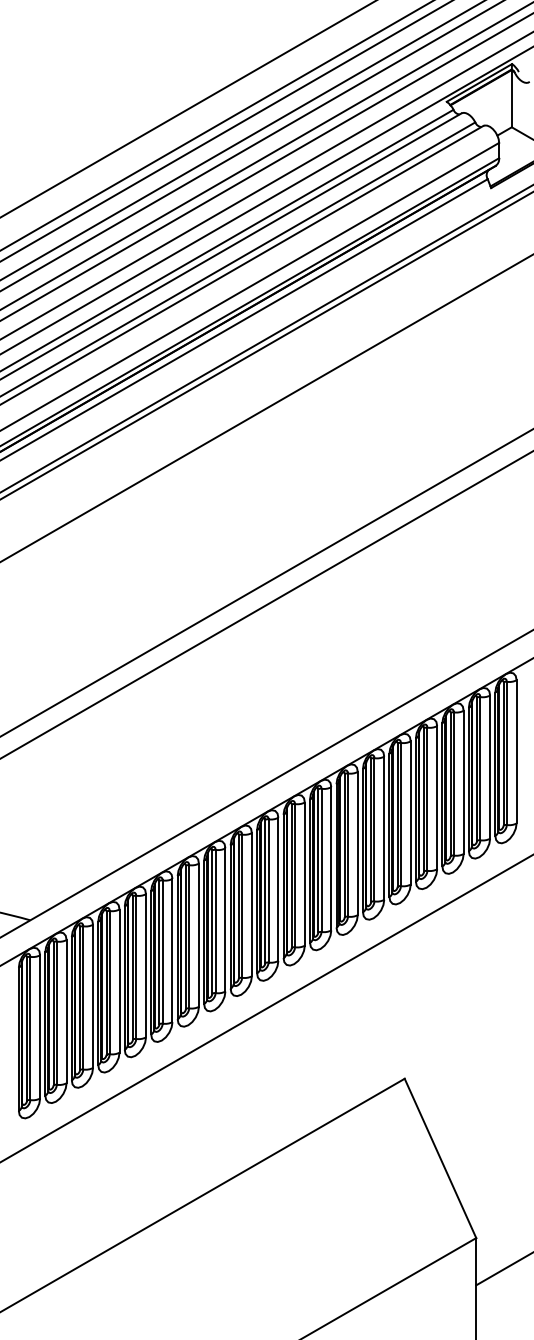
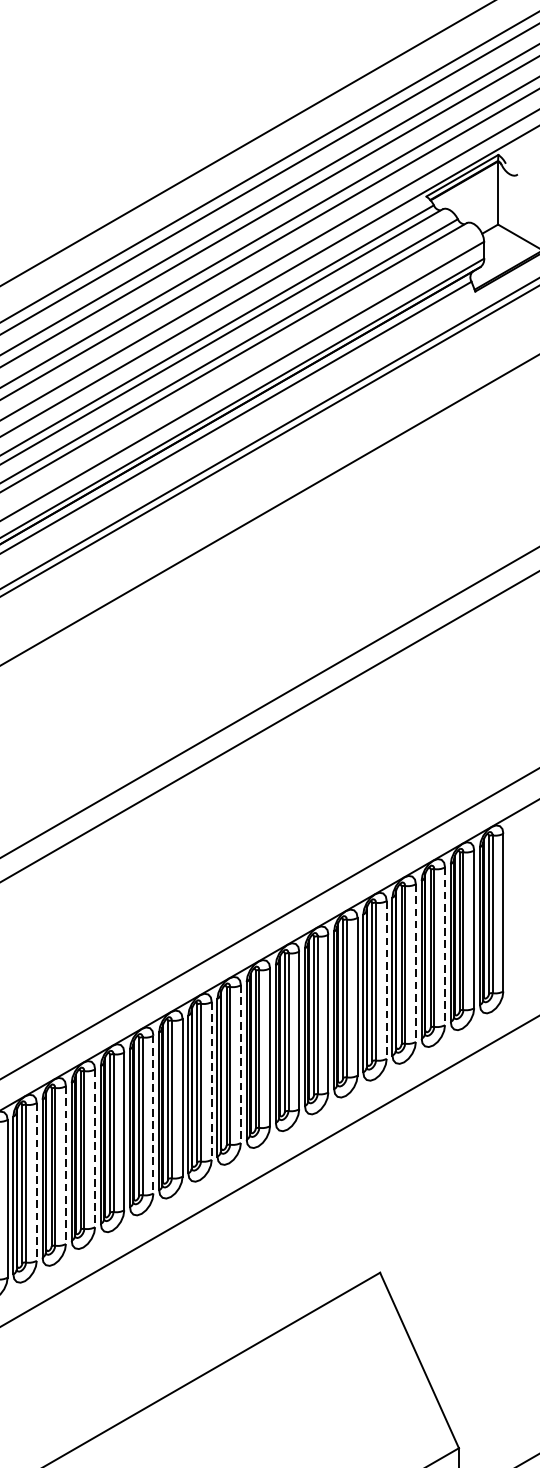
line: (463, 782) -> (444, 946), solid -> dashed
line: (437, 797) -> (416, 962), solid -> dashed
line: (410, 813) -> (386, 980), solid -> dashed
line: (278, 889) -> (241, 1064), solid -> dashed
line: (251, 904) -> (211, 1080), solid -> dashed
line: (198, 935) -> (152, 1114), solid -> dashed
line: (146, 965) -> (95, 1147), solid -> dashed
line: (119, 981) -> (65, 1165), solid -> dashed
line: (93, 996) -> (37, 1182), solid -> dashed

